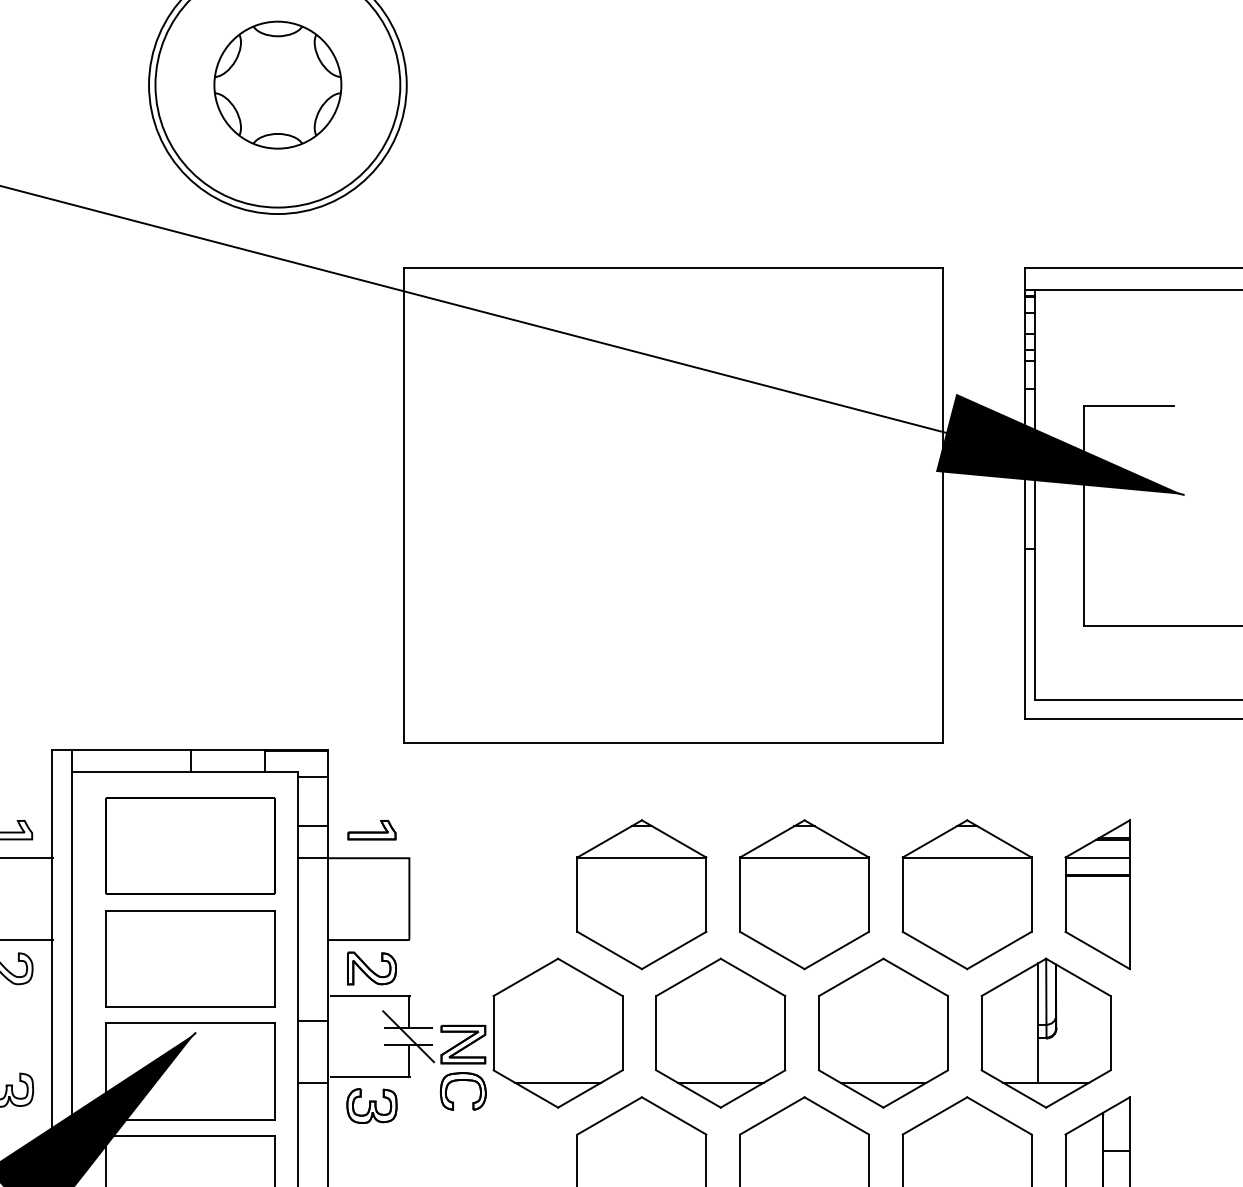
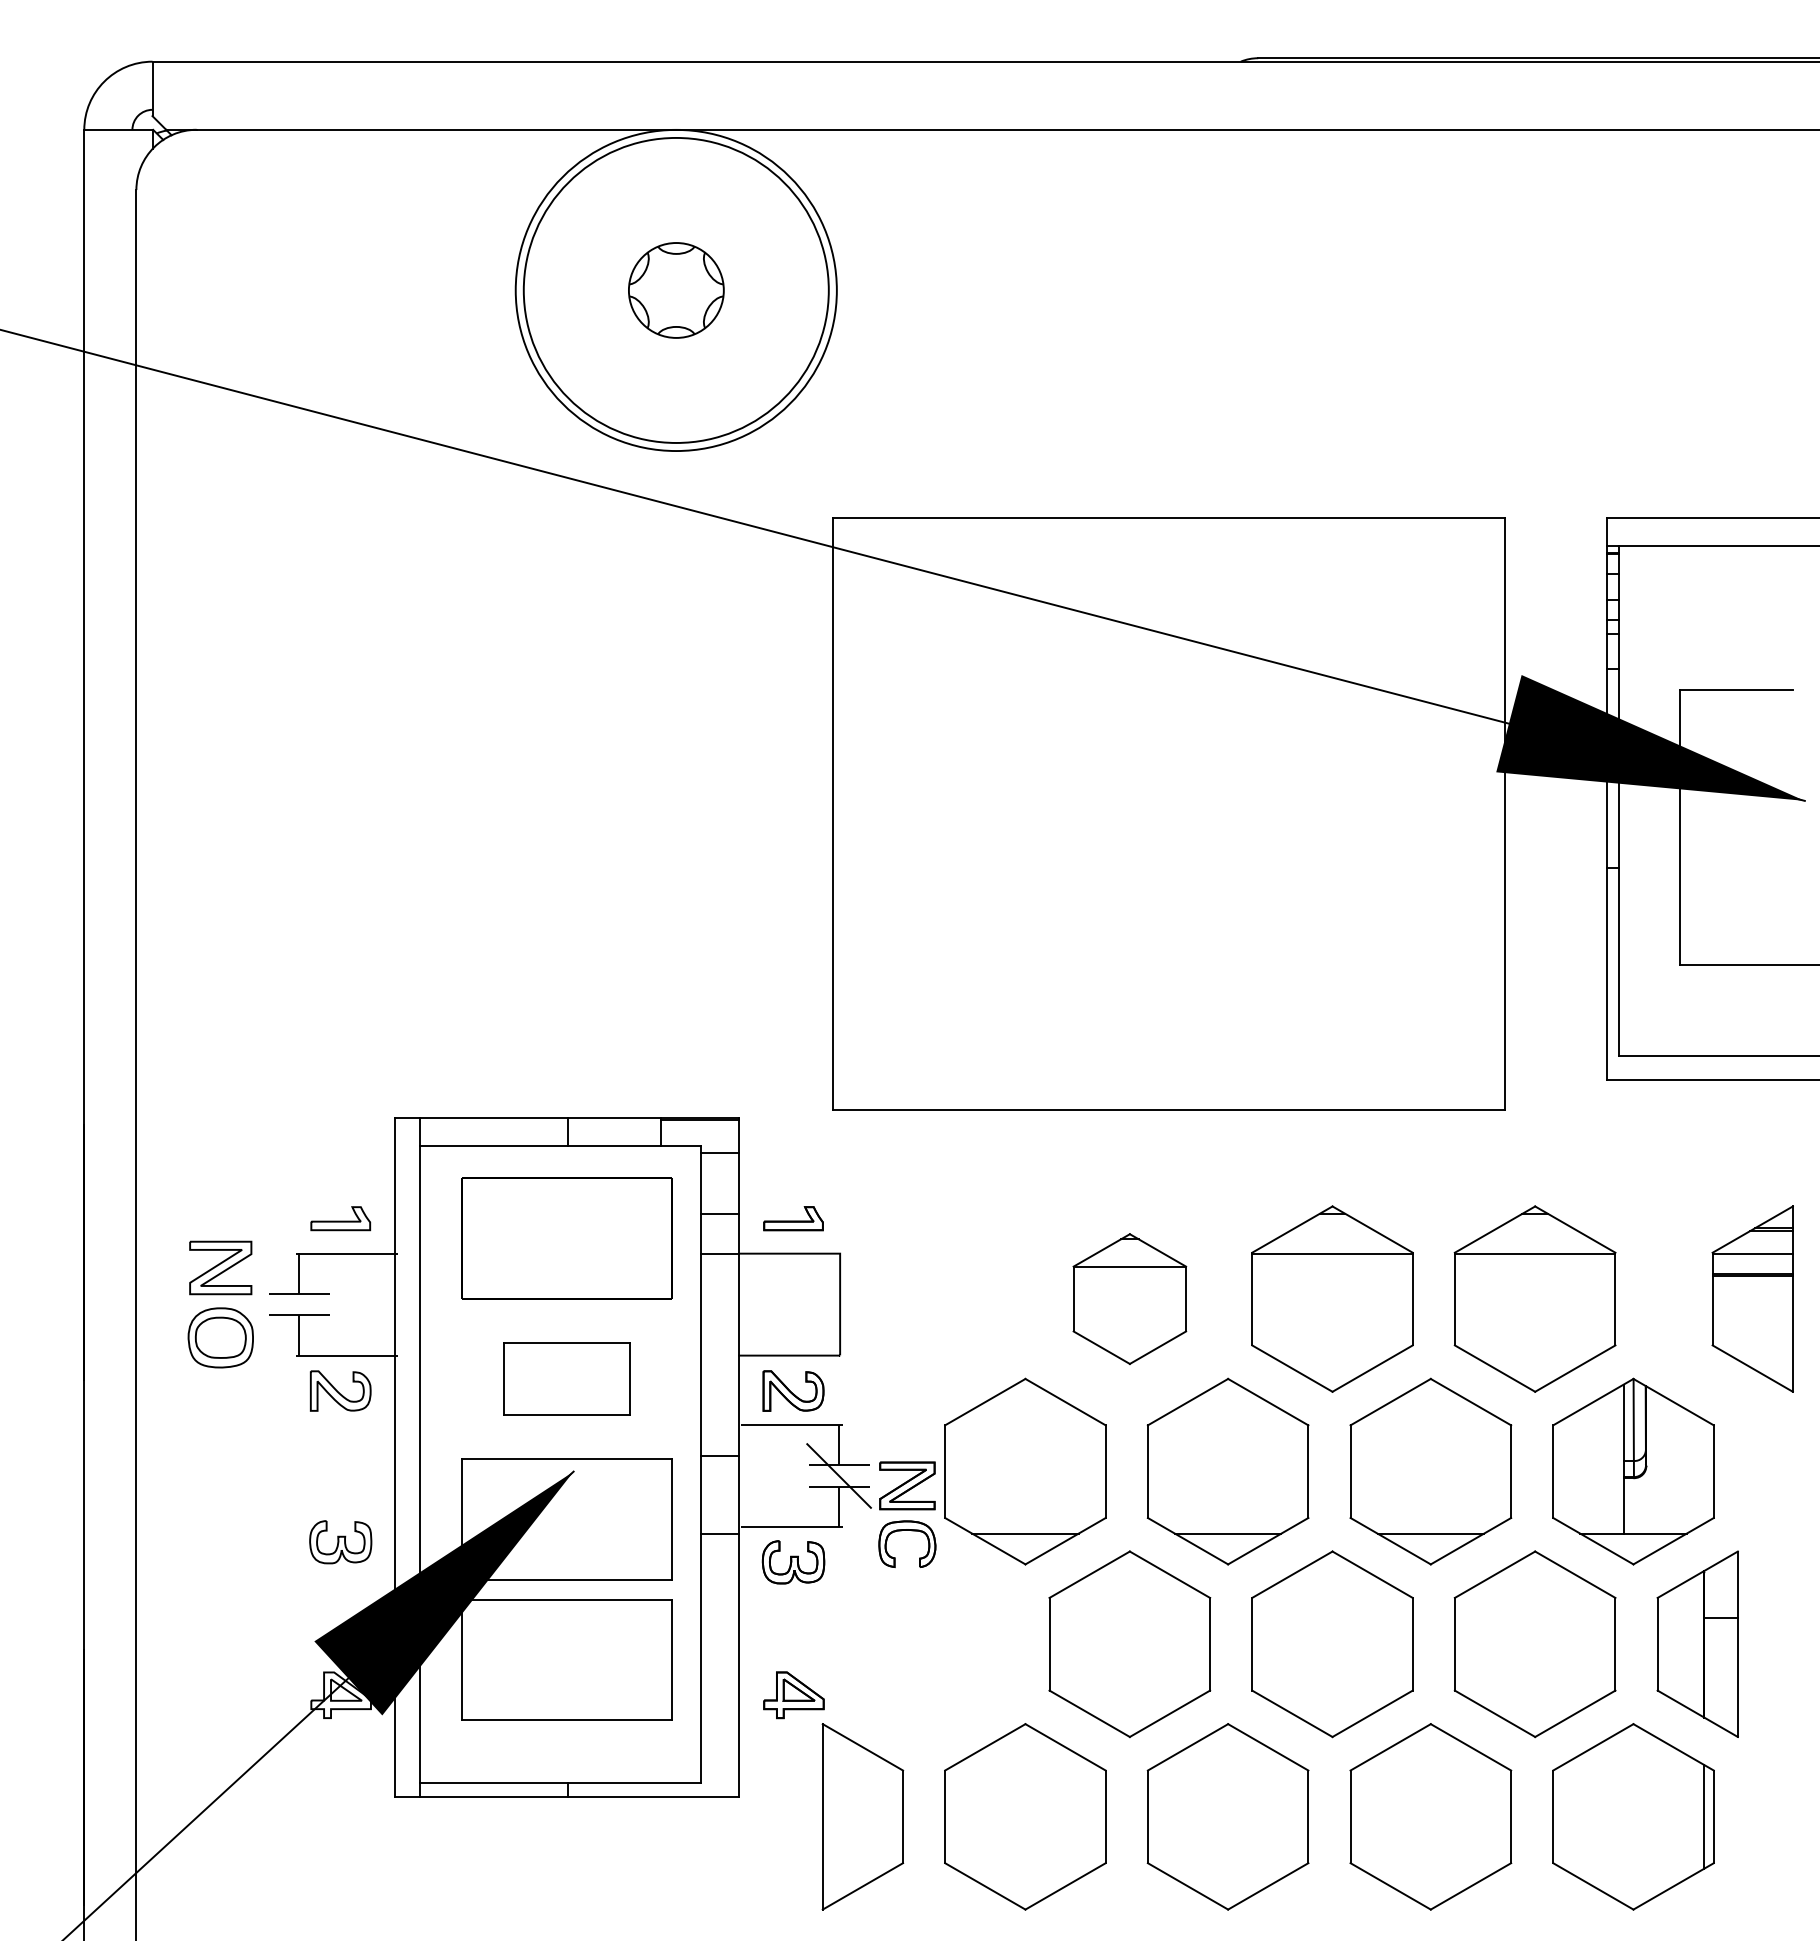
part: (278, 85) -> (676, 290), size x0.6
part: (641, 894) -> (1129, 1298), size x0.7
part: (1097, 894) -> (1752, 1298), moved
part: (189, 958) -> (566, 1378), size x0.6

